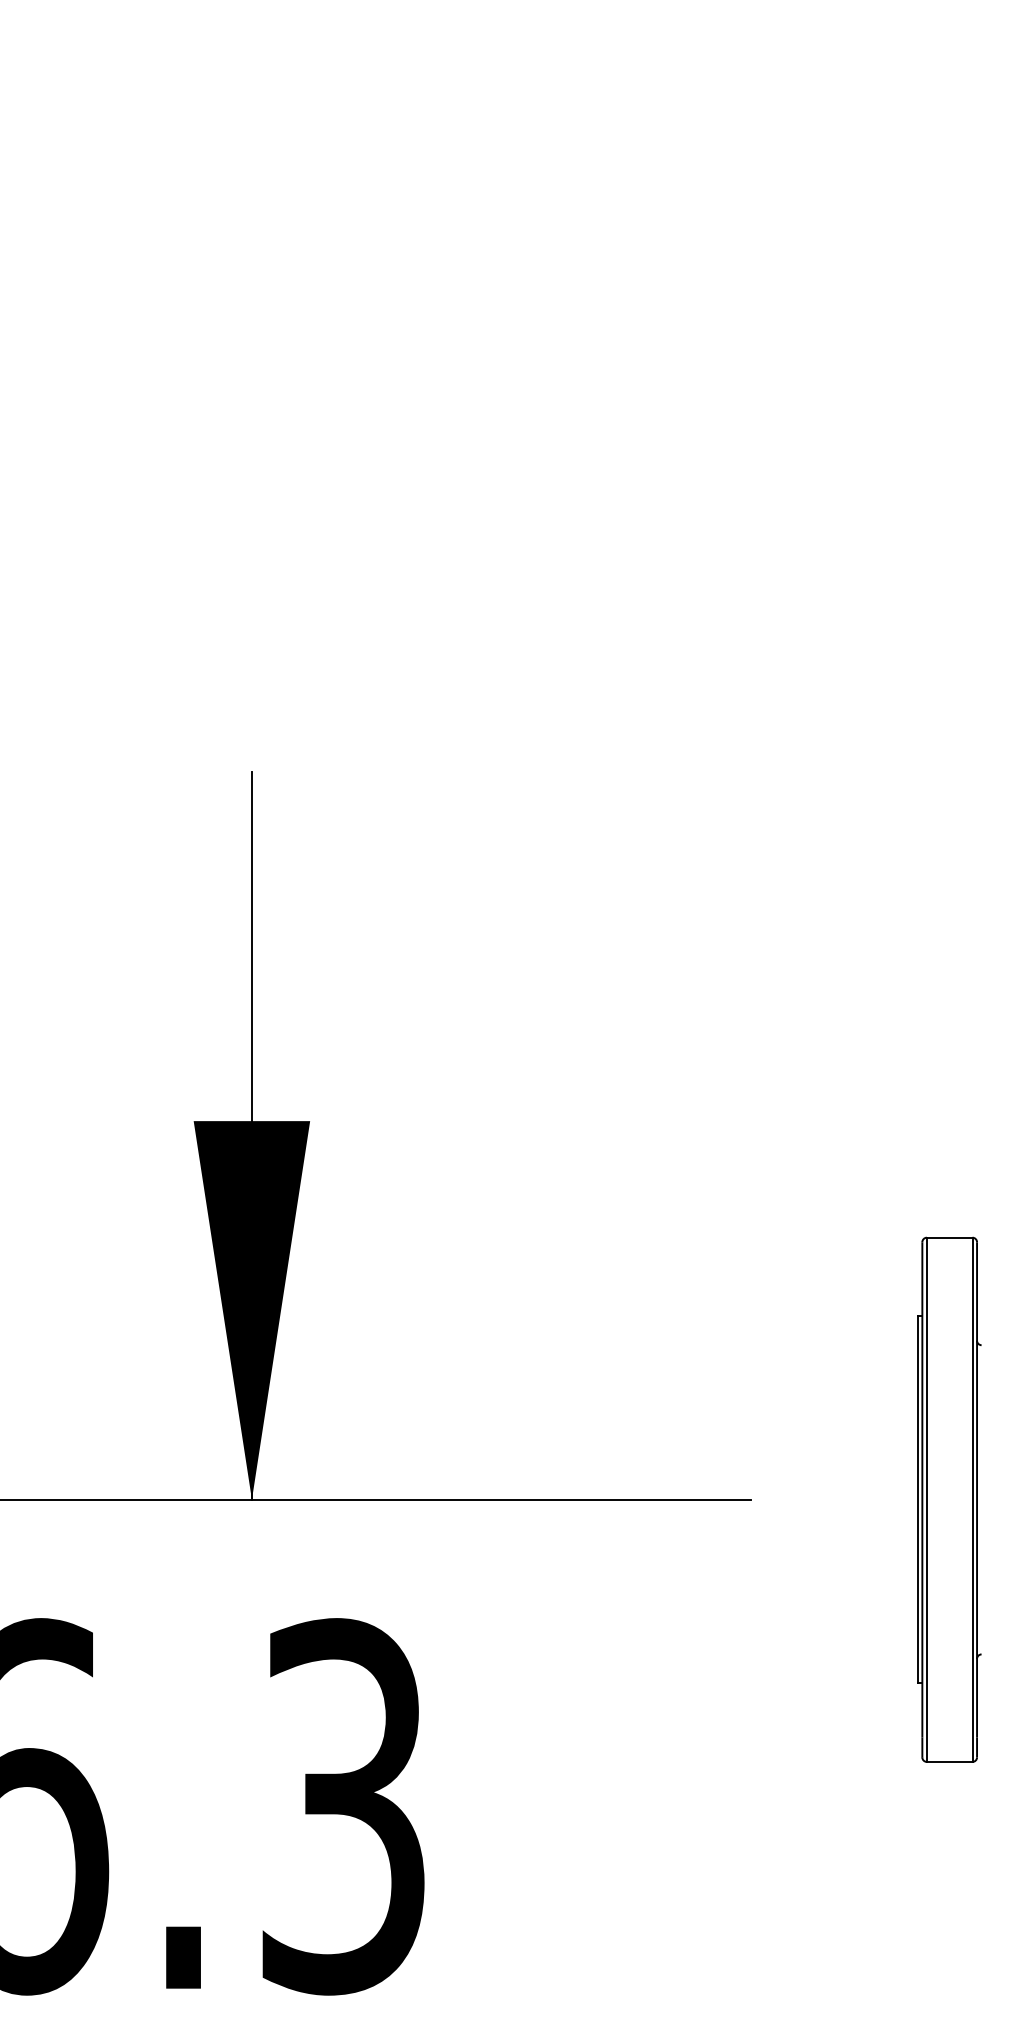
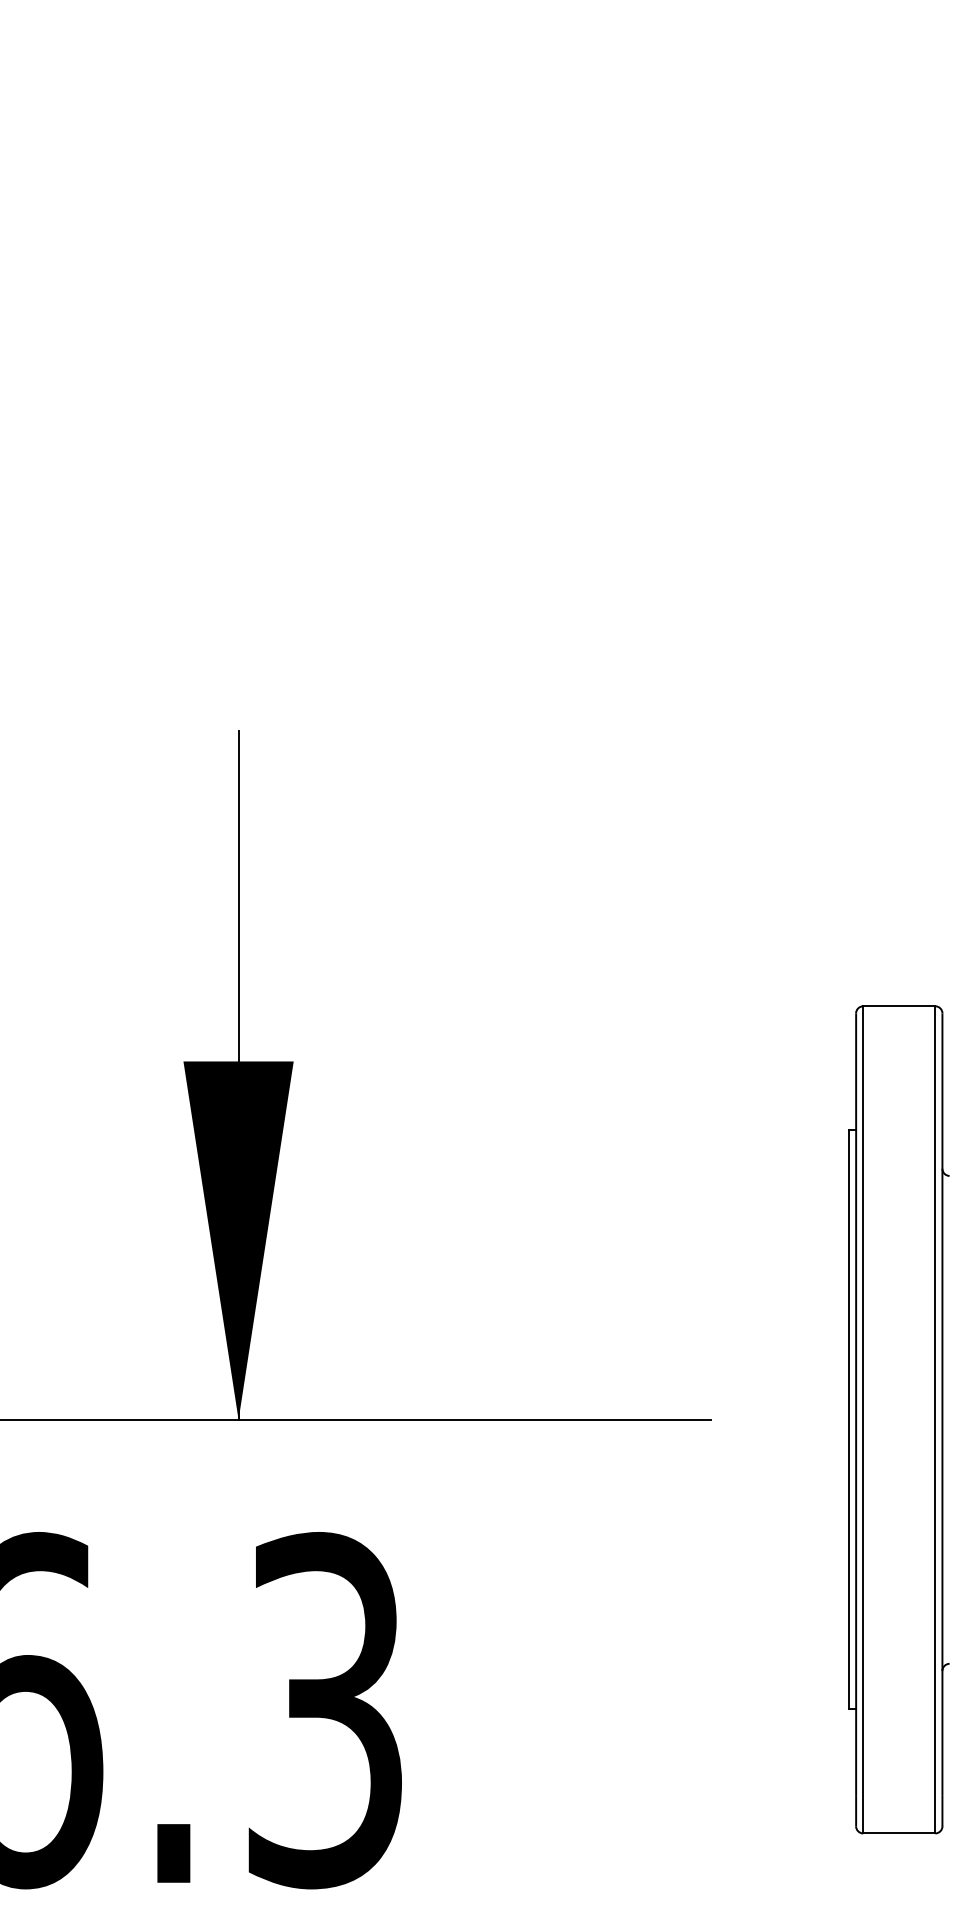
part: (949, 1499) -> (898, 1419), size x1.67

